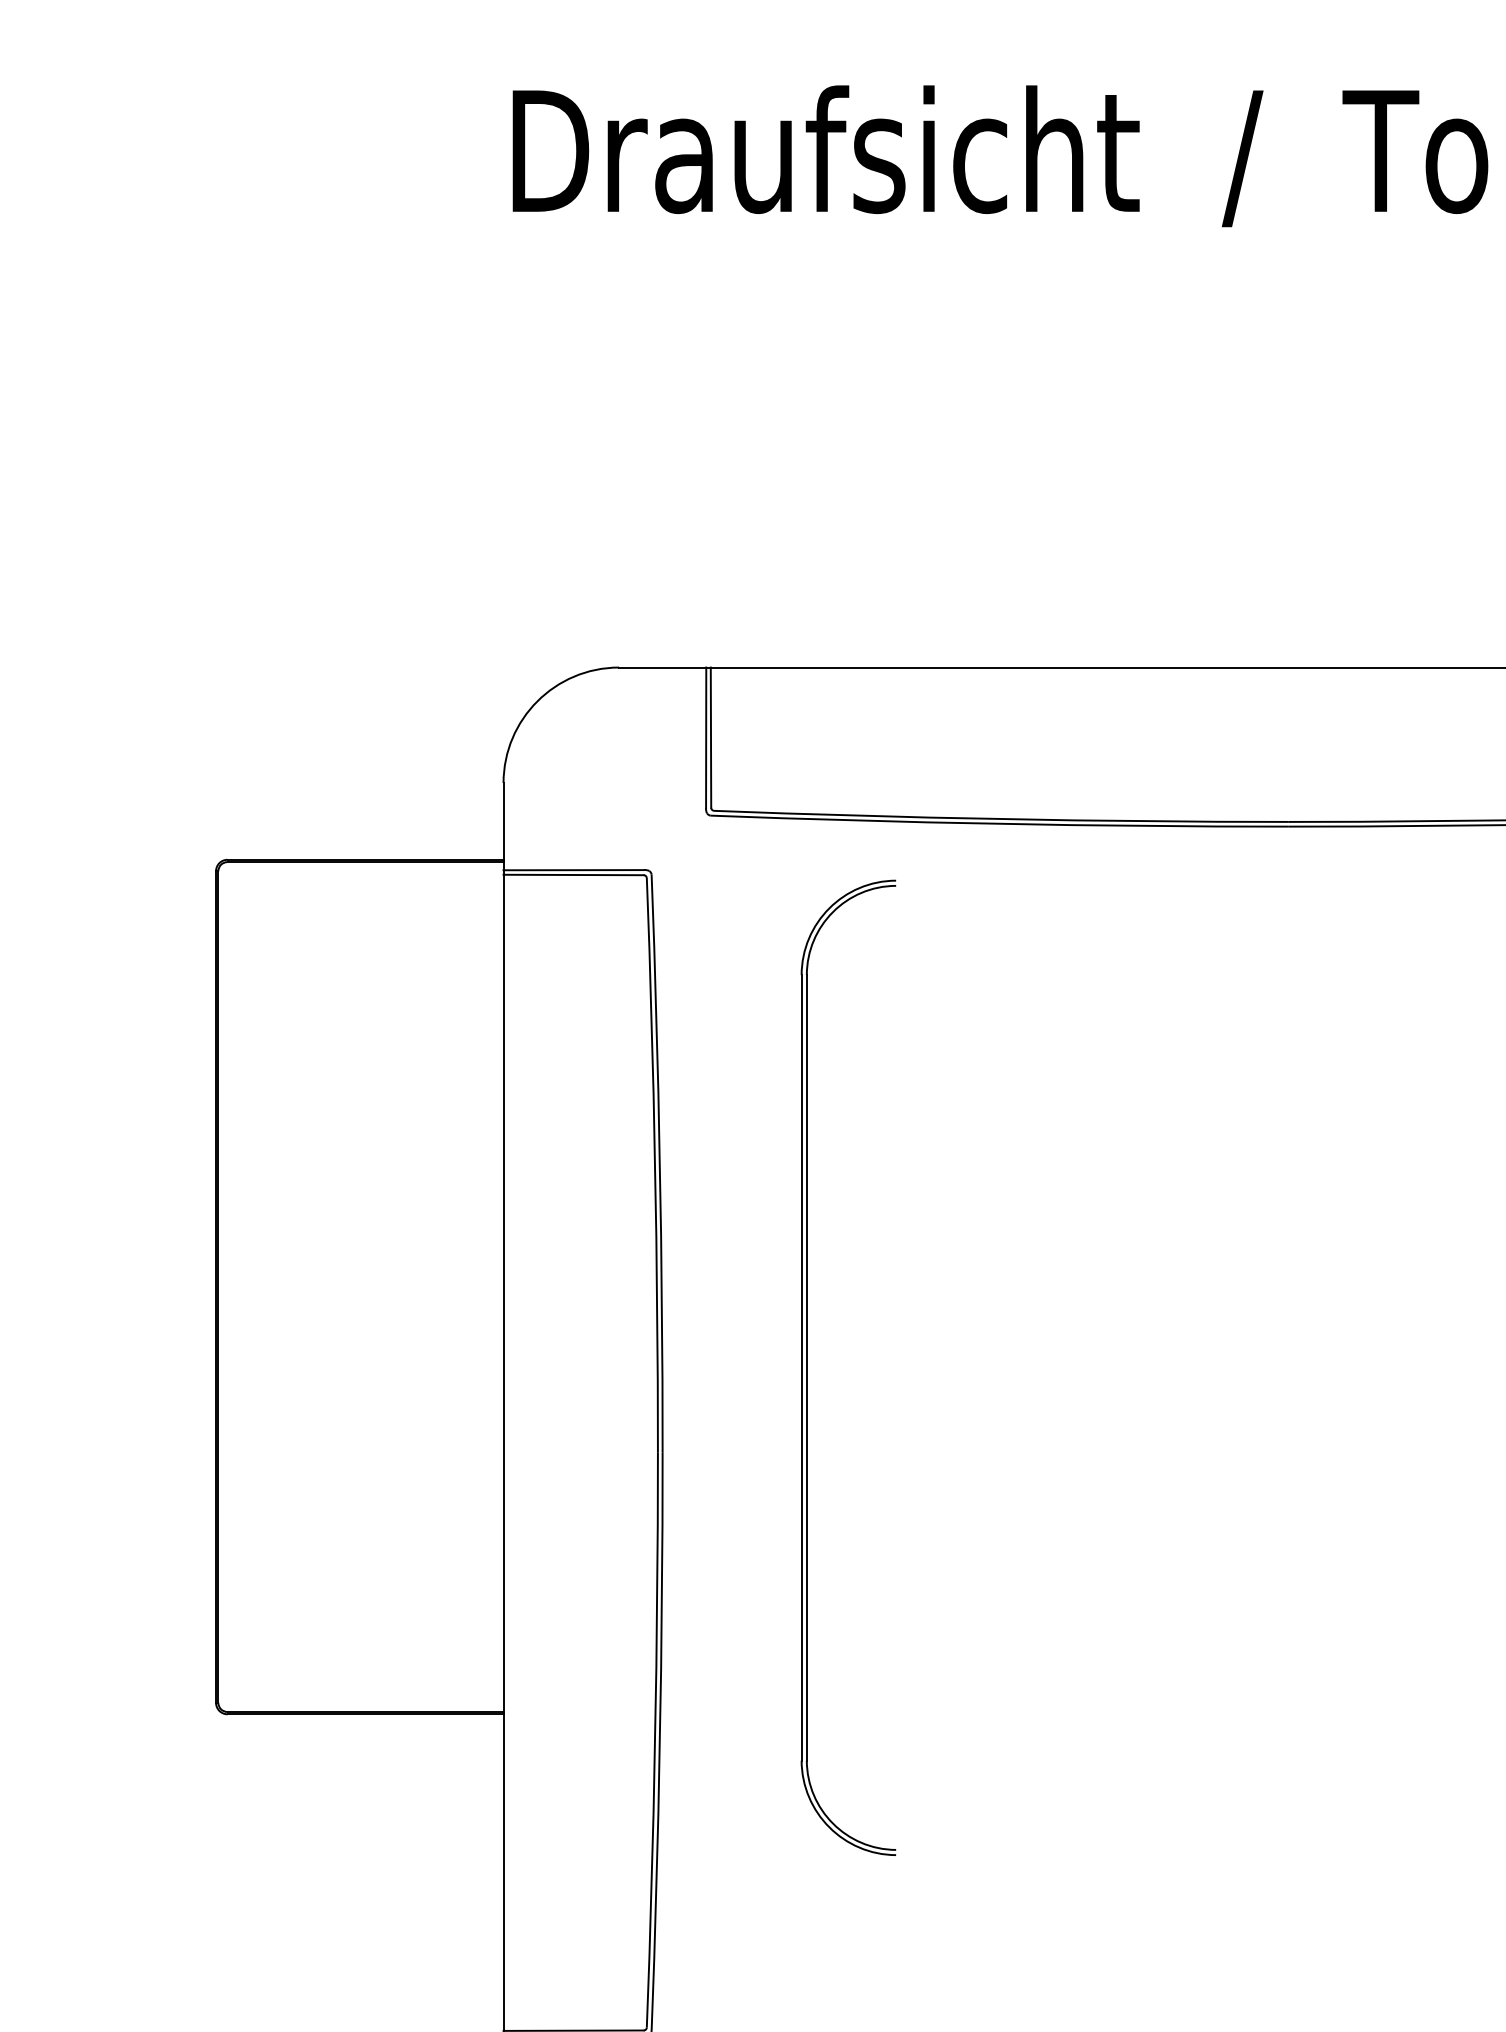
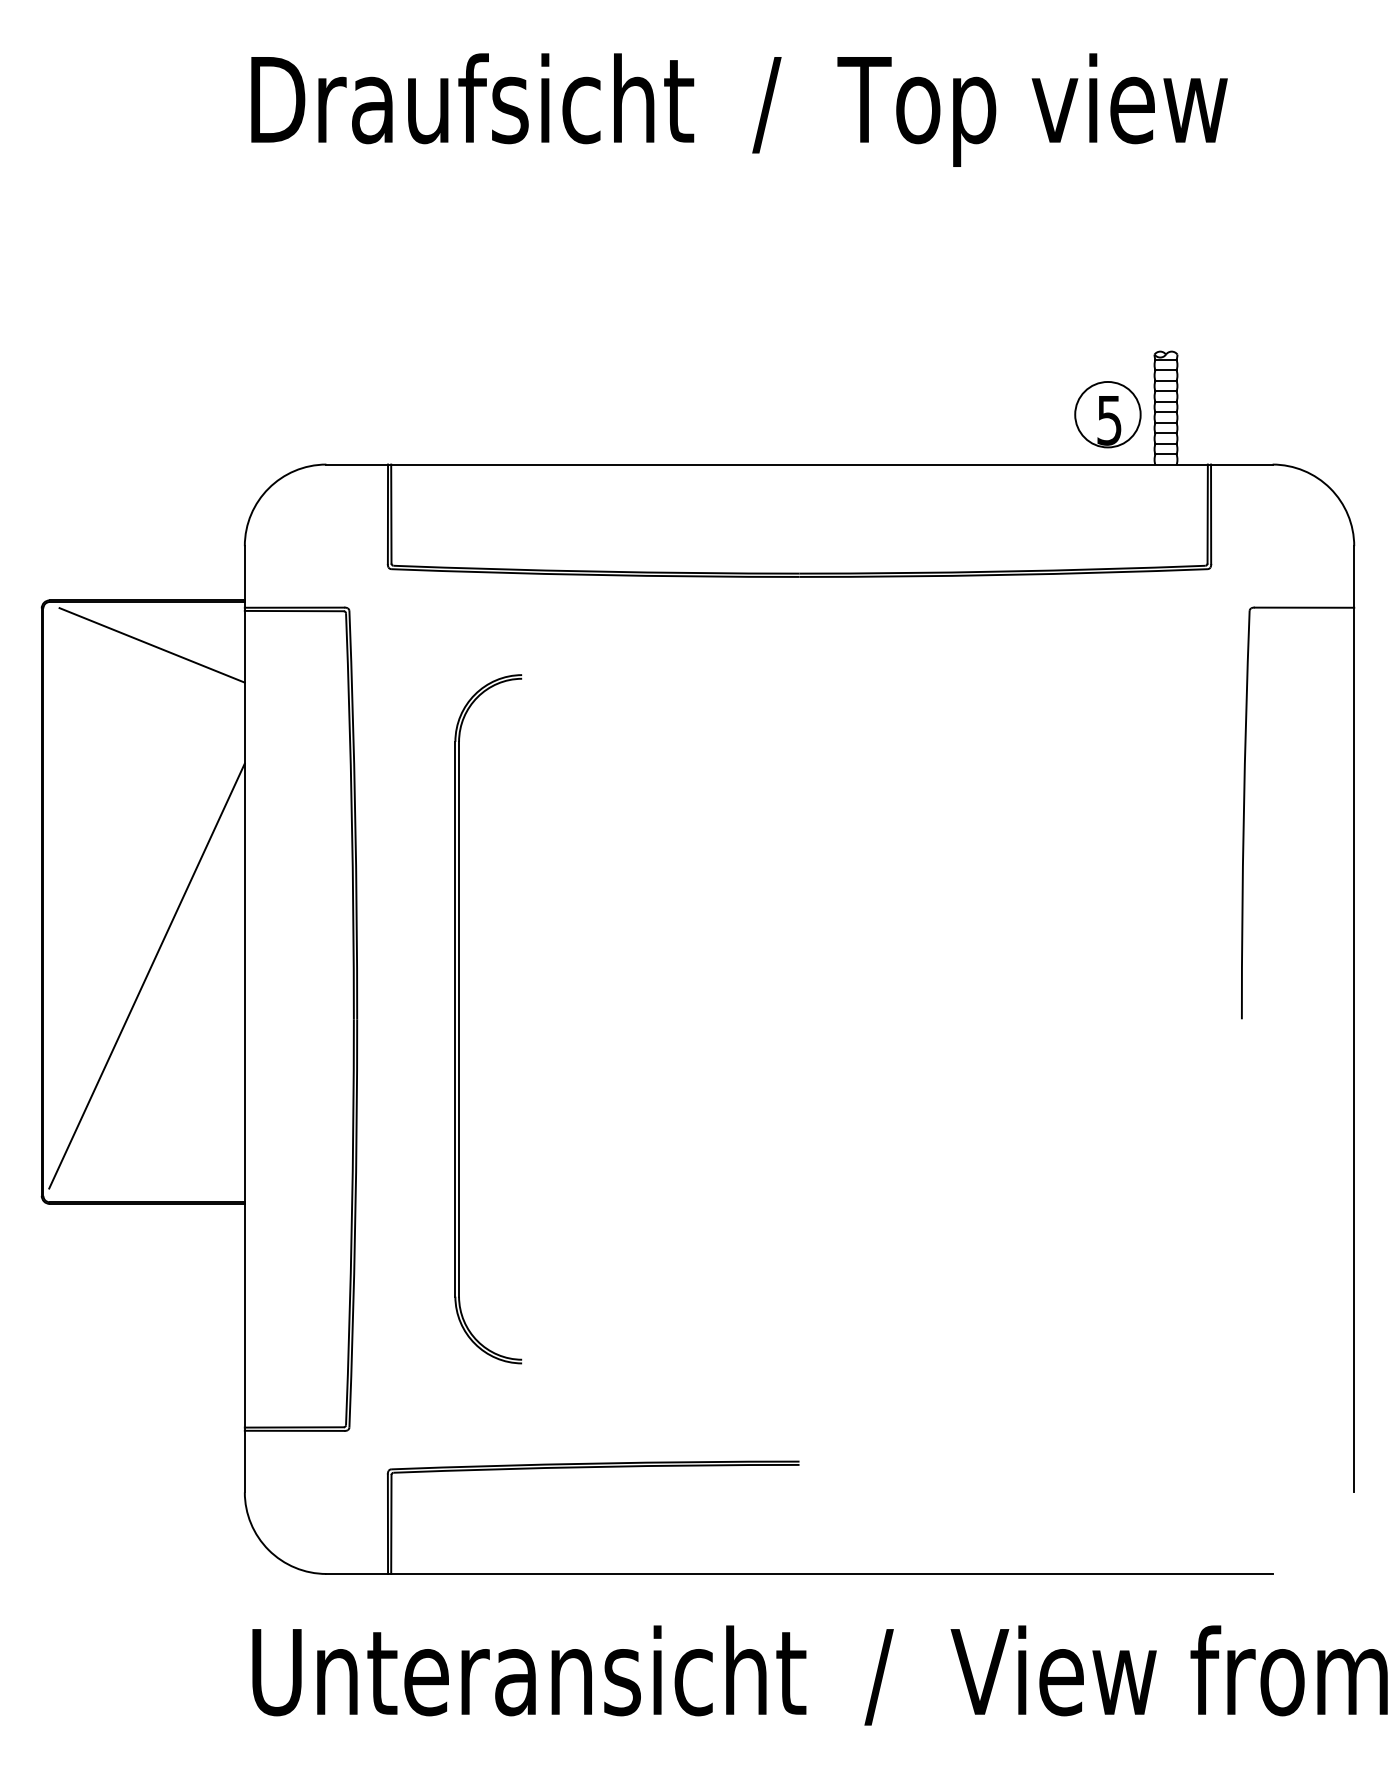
line: (371, 923) -> (151, 645), added
part: (807, 1368) -> (459, 1019), moved
line: (364, 1390) -> (146, 975), added

